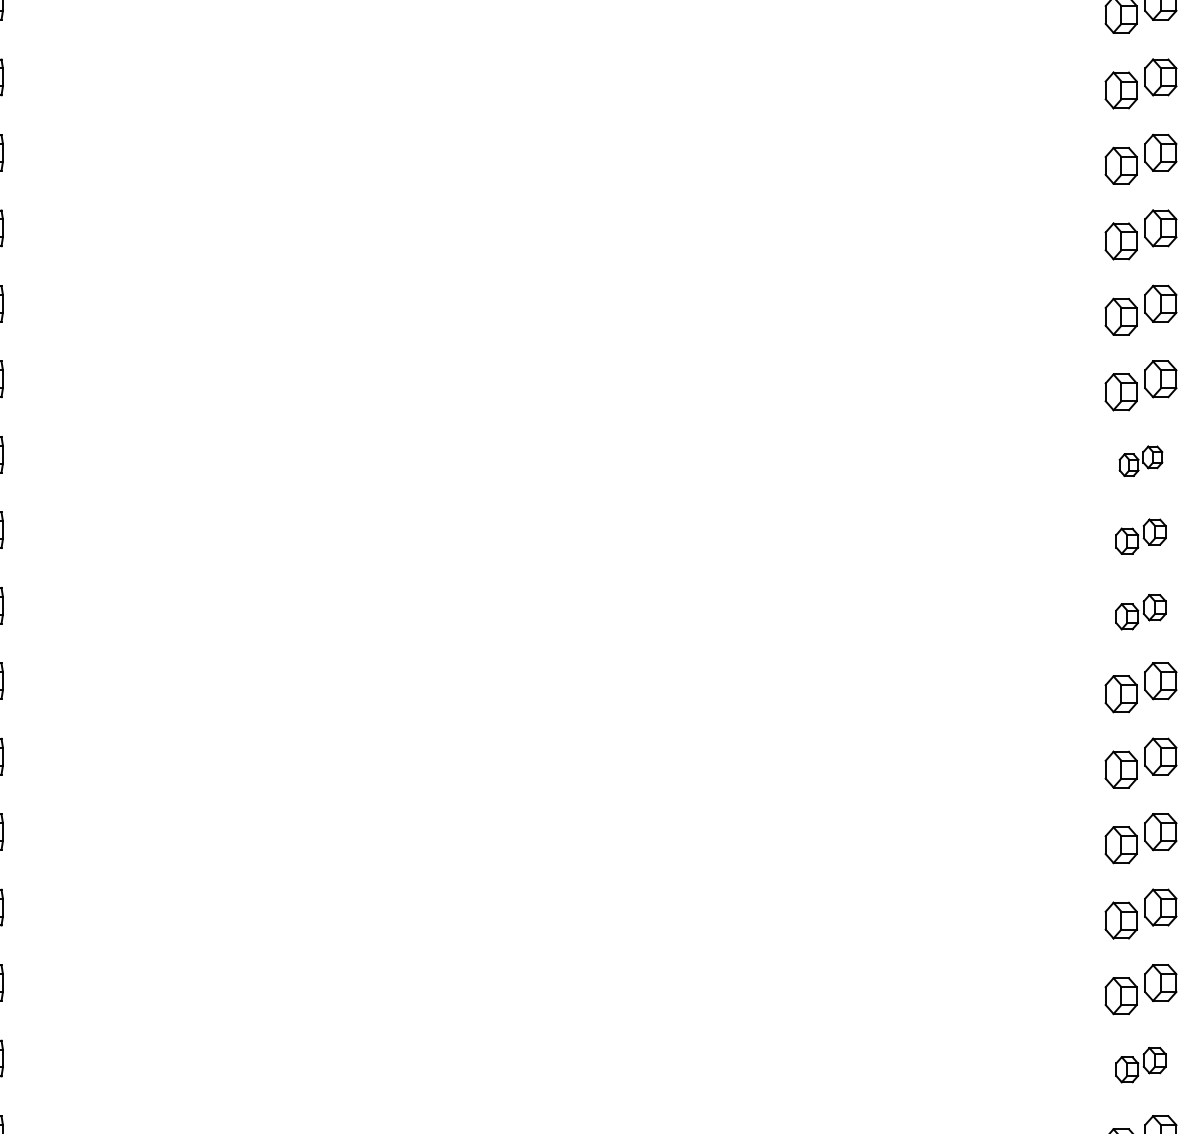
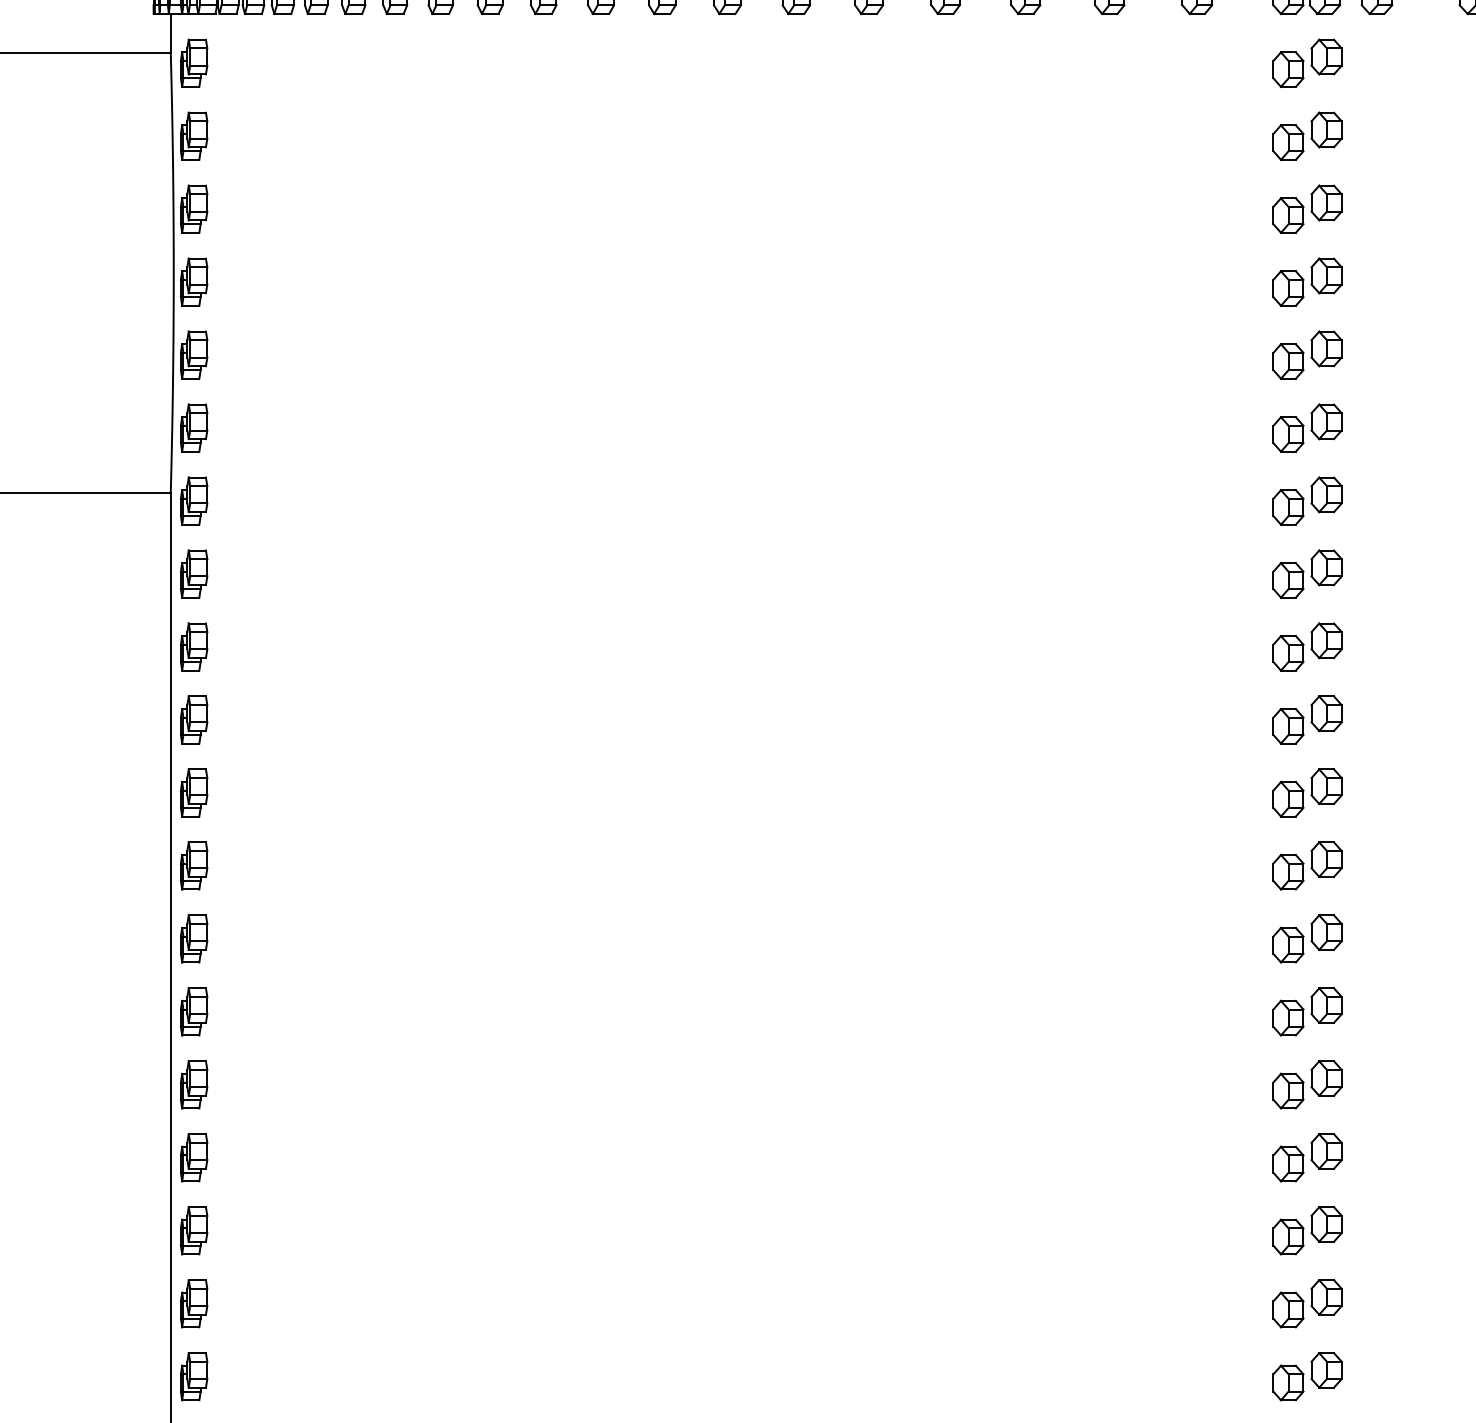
part: (1140, 460) -> (1307, 646), size x1.67
part: (1140, 536) -> (1307, 719), size x1.43
part: (1140, 611) -> (1307, 792), size x1.43
part: (1140, 1064) -> (1307, 1230), size x1.43

